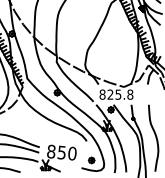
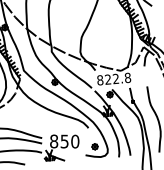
text: (118, 94) -> (116, 78), 825.8 -> 822.8

